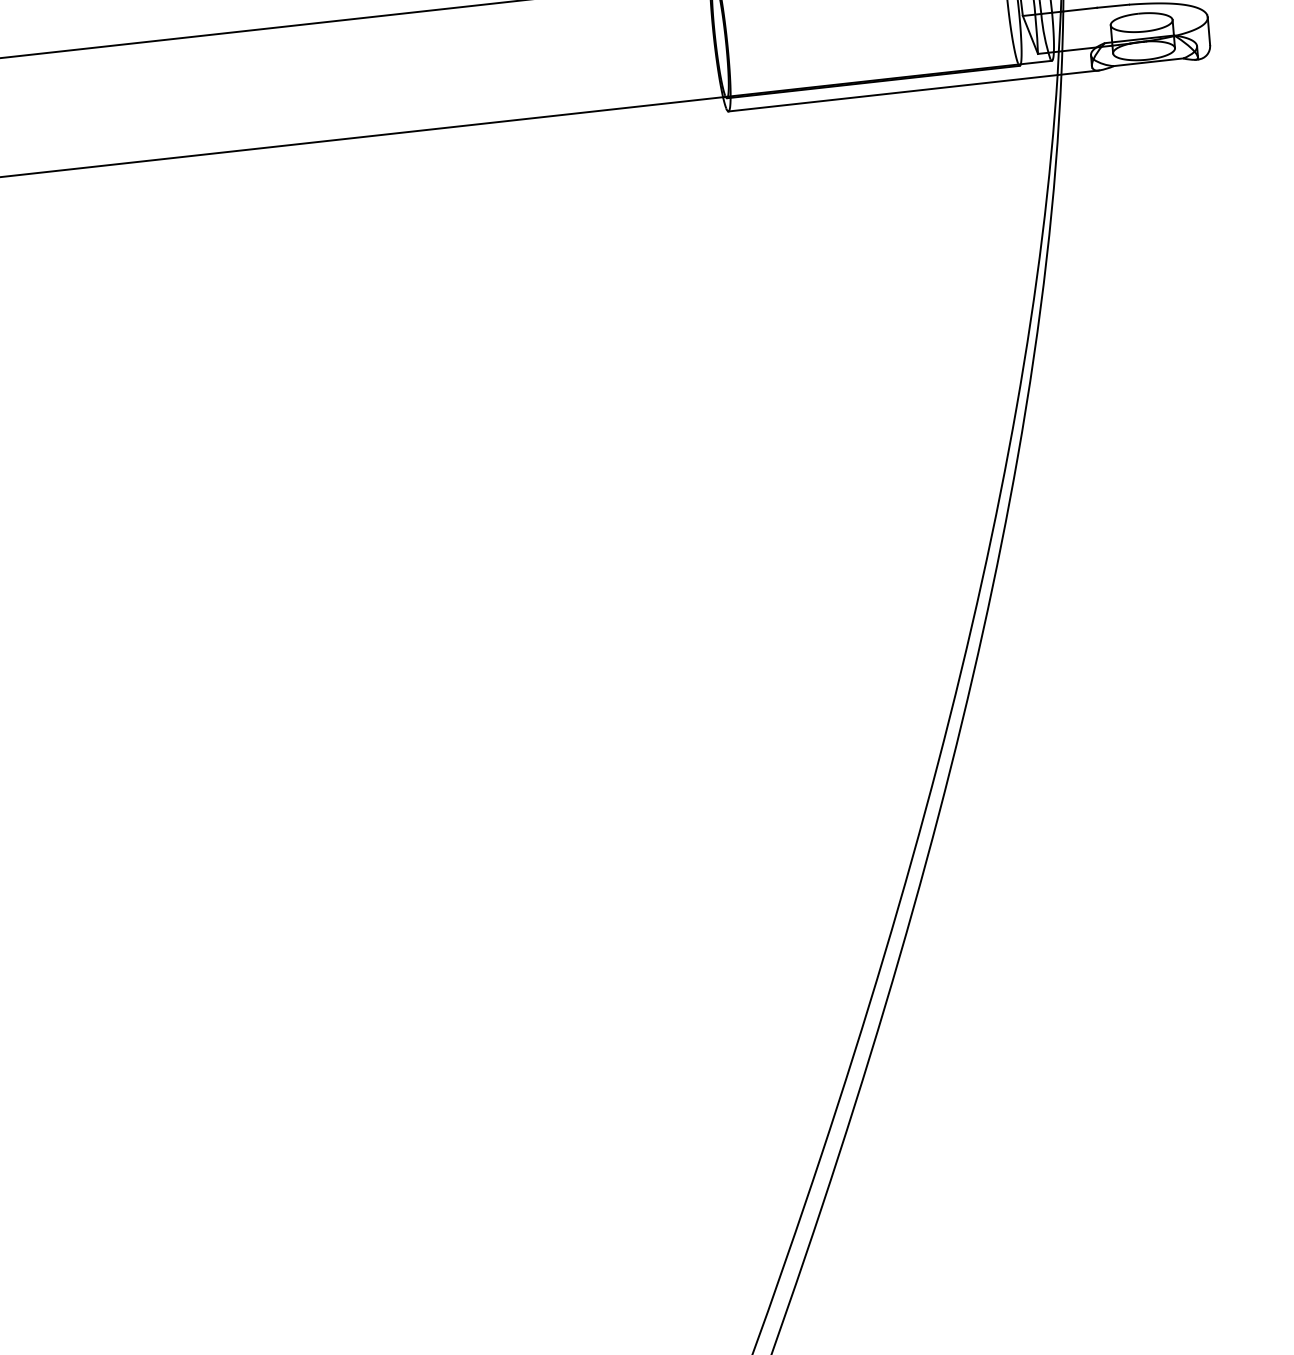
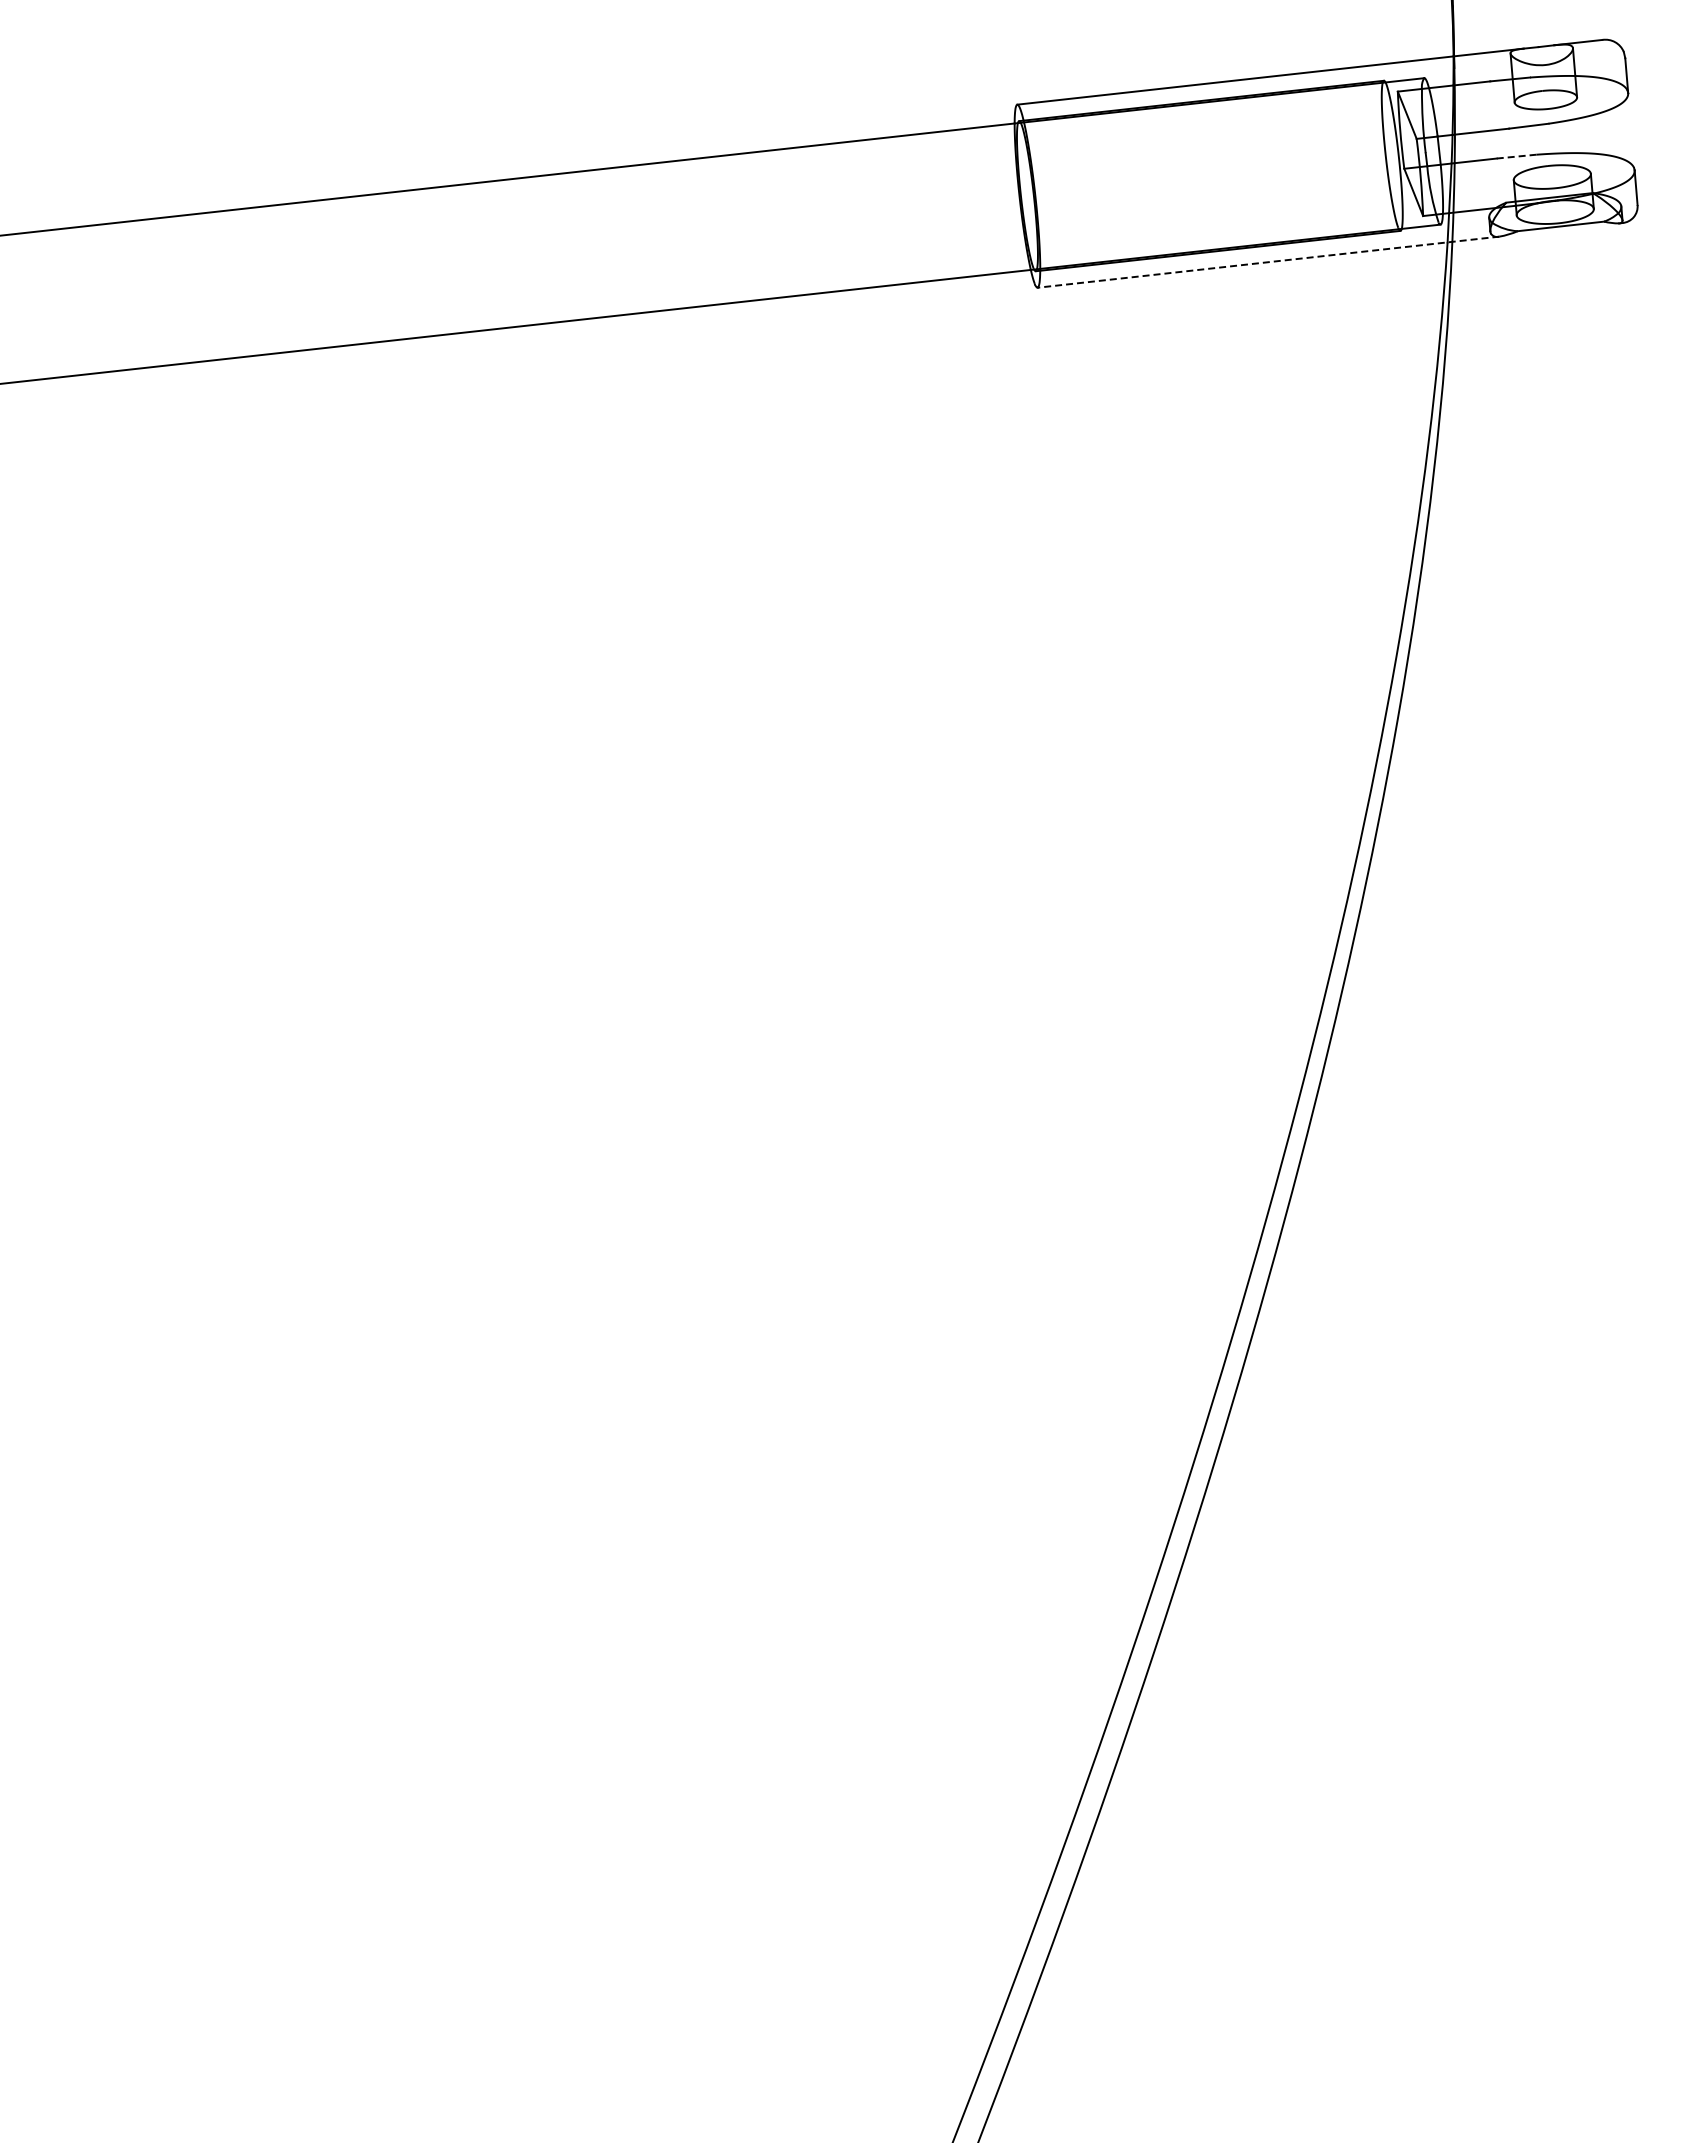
line: (1112, 6) -> (1516, 156), solid -> dashed
line: (913, 91) -> (1268, 262), solid -> dashed

